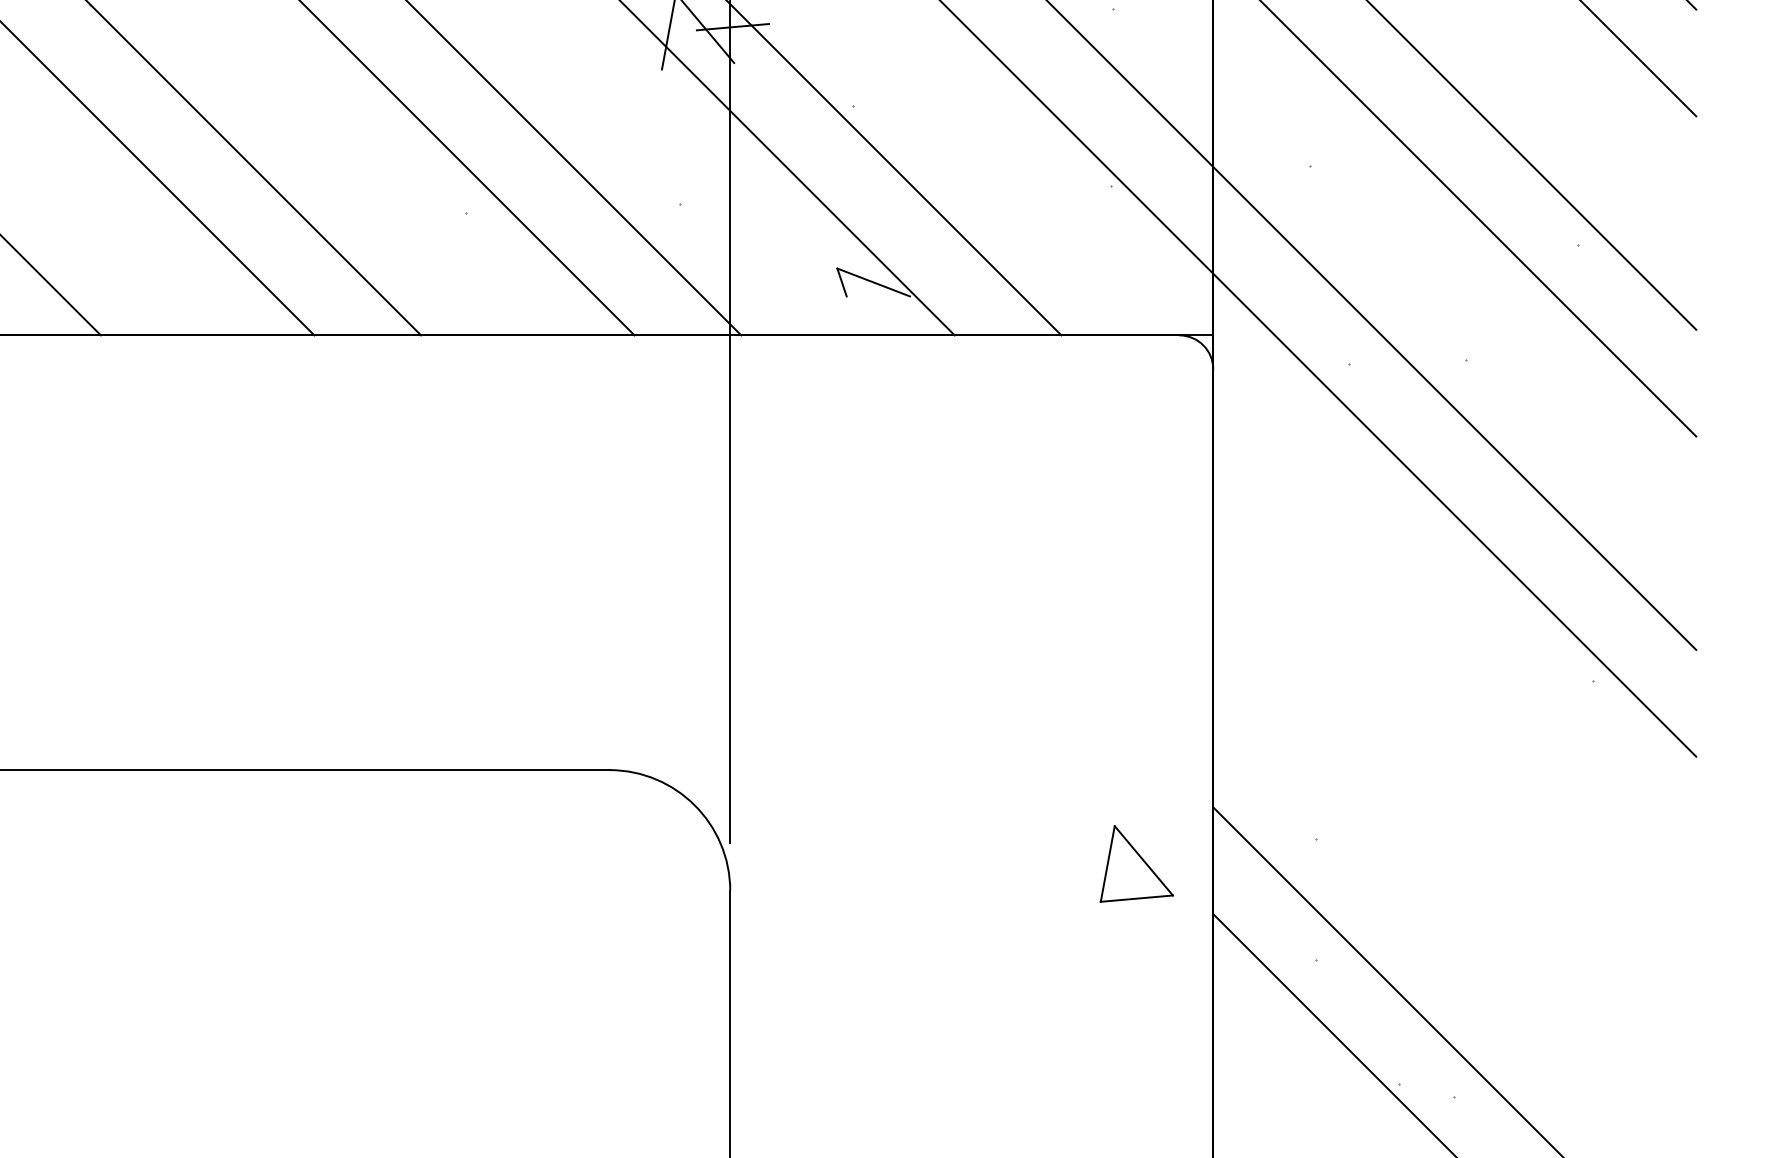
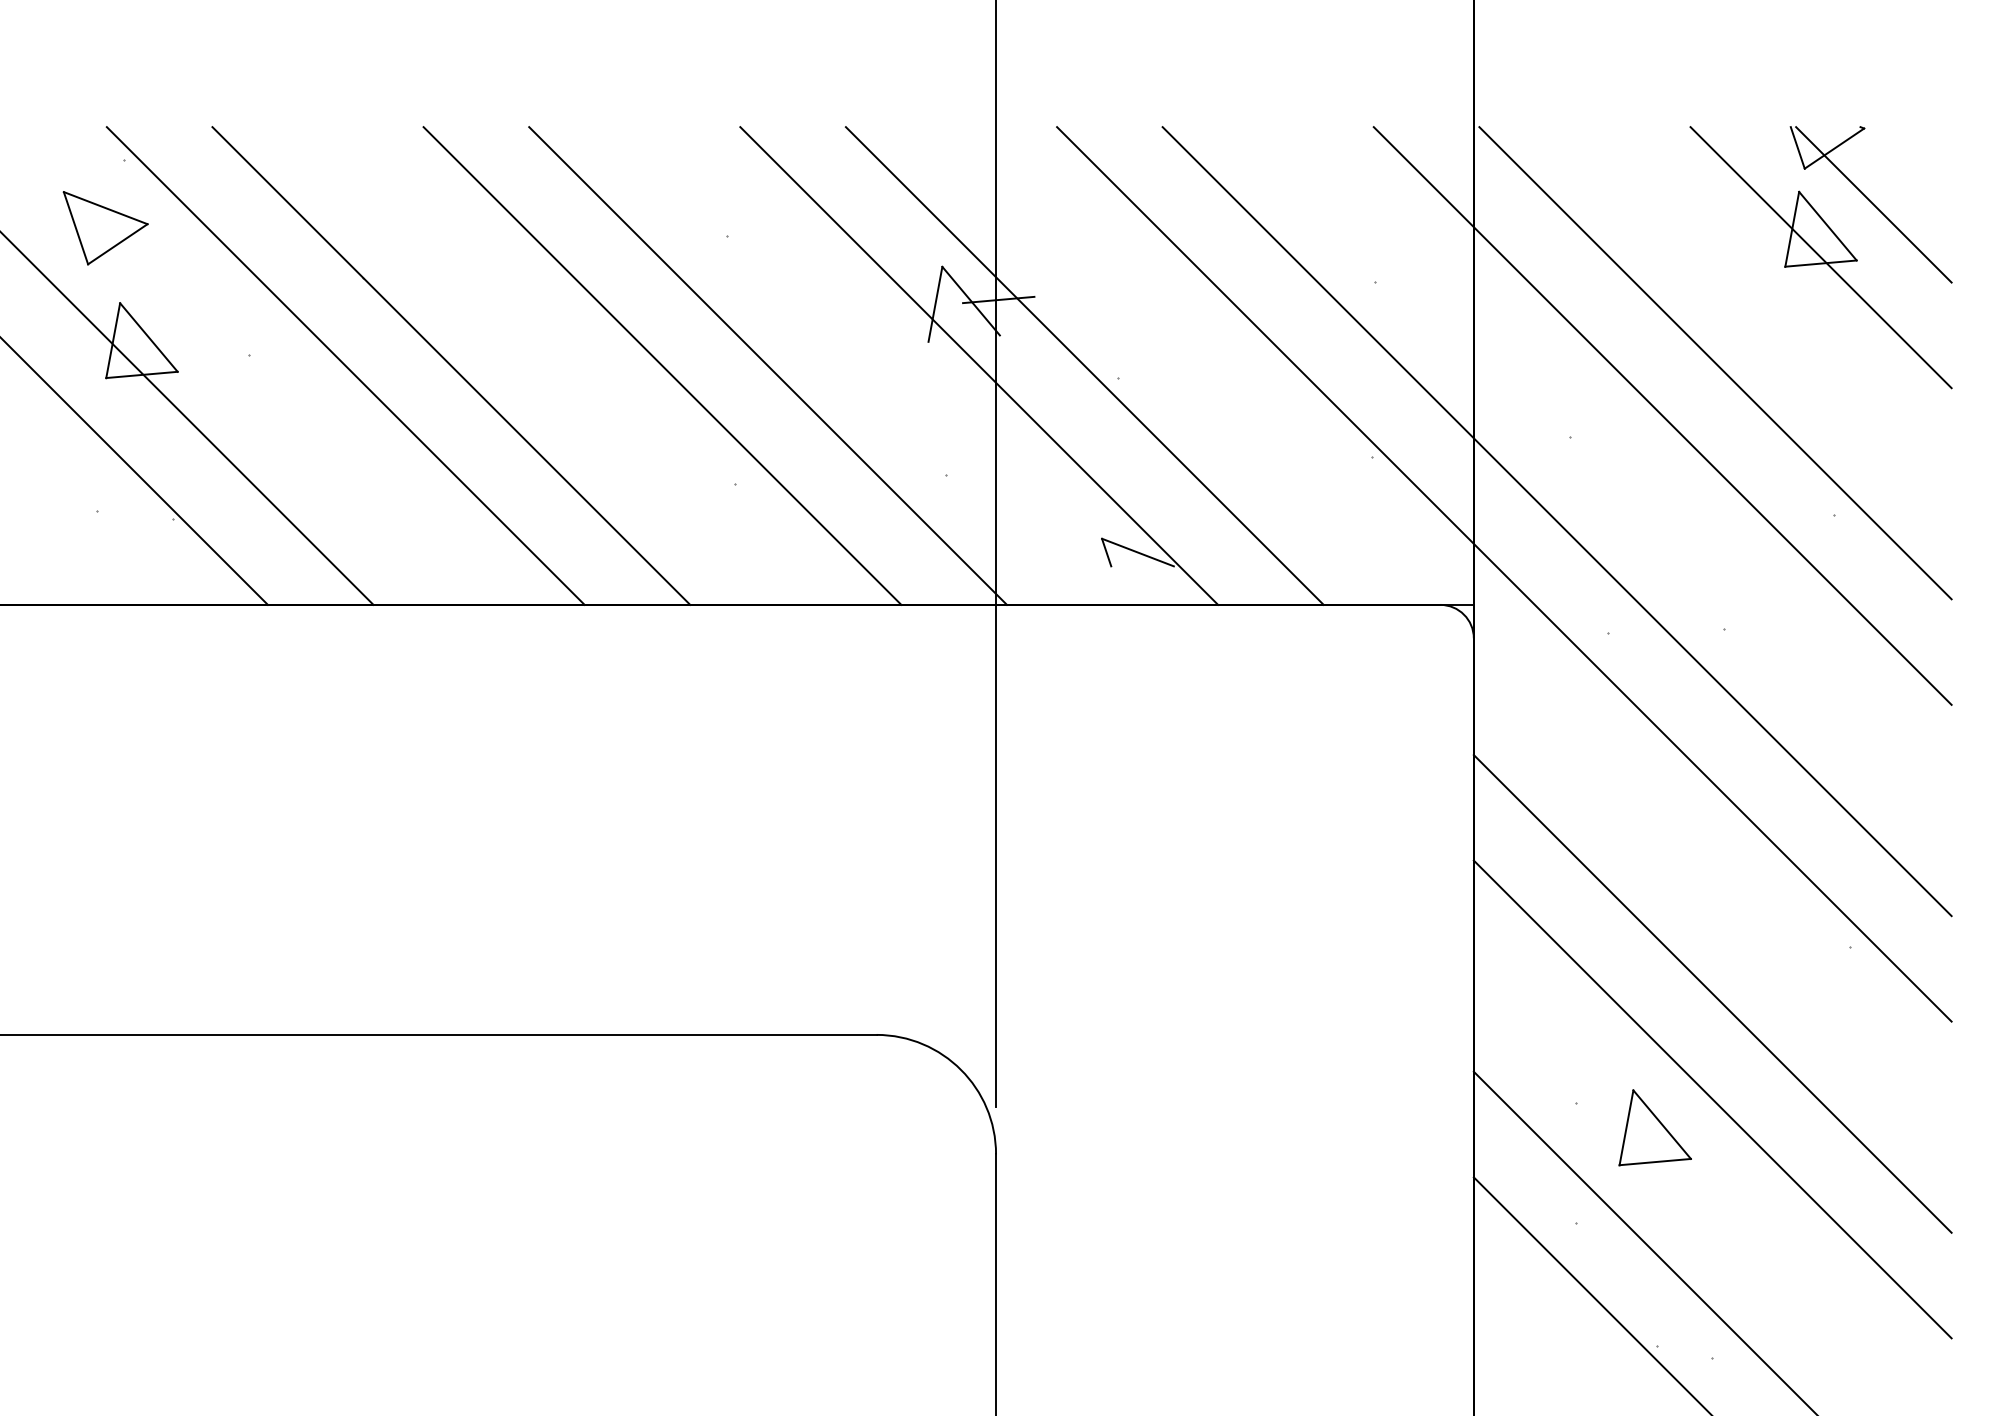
line: (1454, 728) -> (1712, 993), added
line: (1454, 835) -> (1712, 1099), added
part: (1136, 863) -> (1654, 1127), moved

